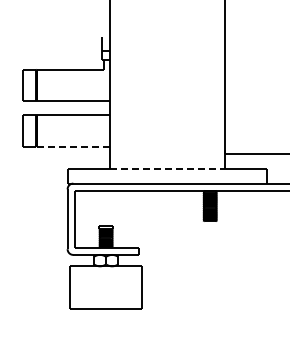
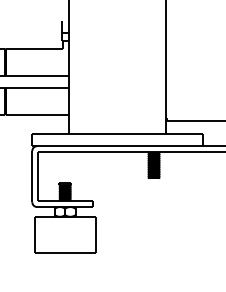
line: (73, 146) -> (37, 114), dashed -> solid
line: (167, 169) -> (117, 134), dashed -> solid

